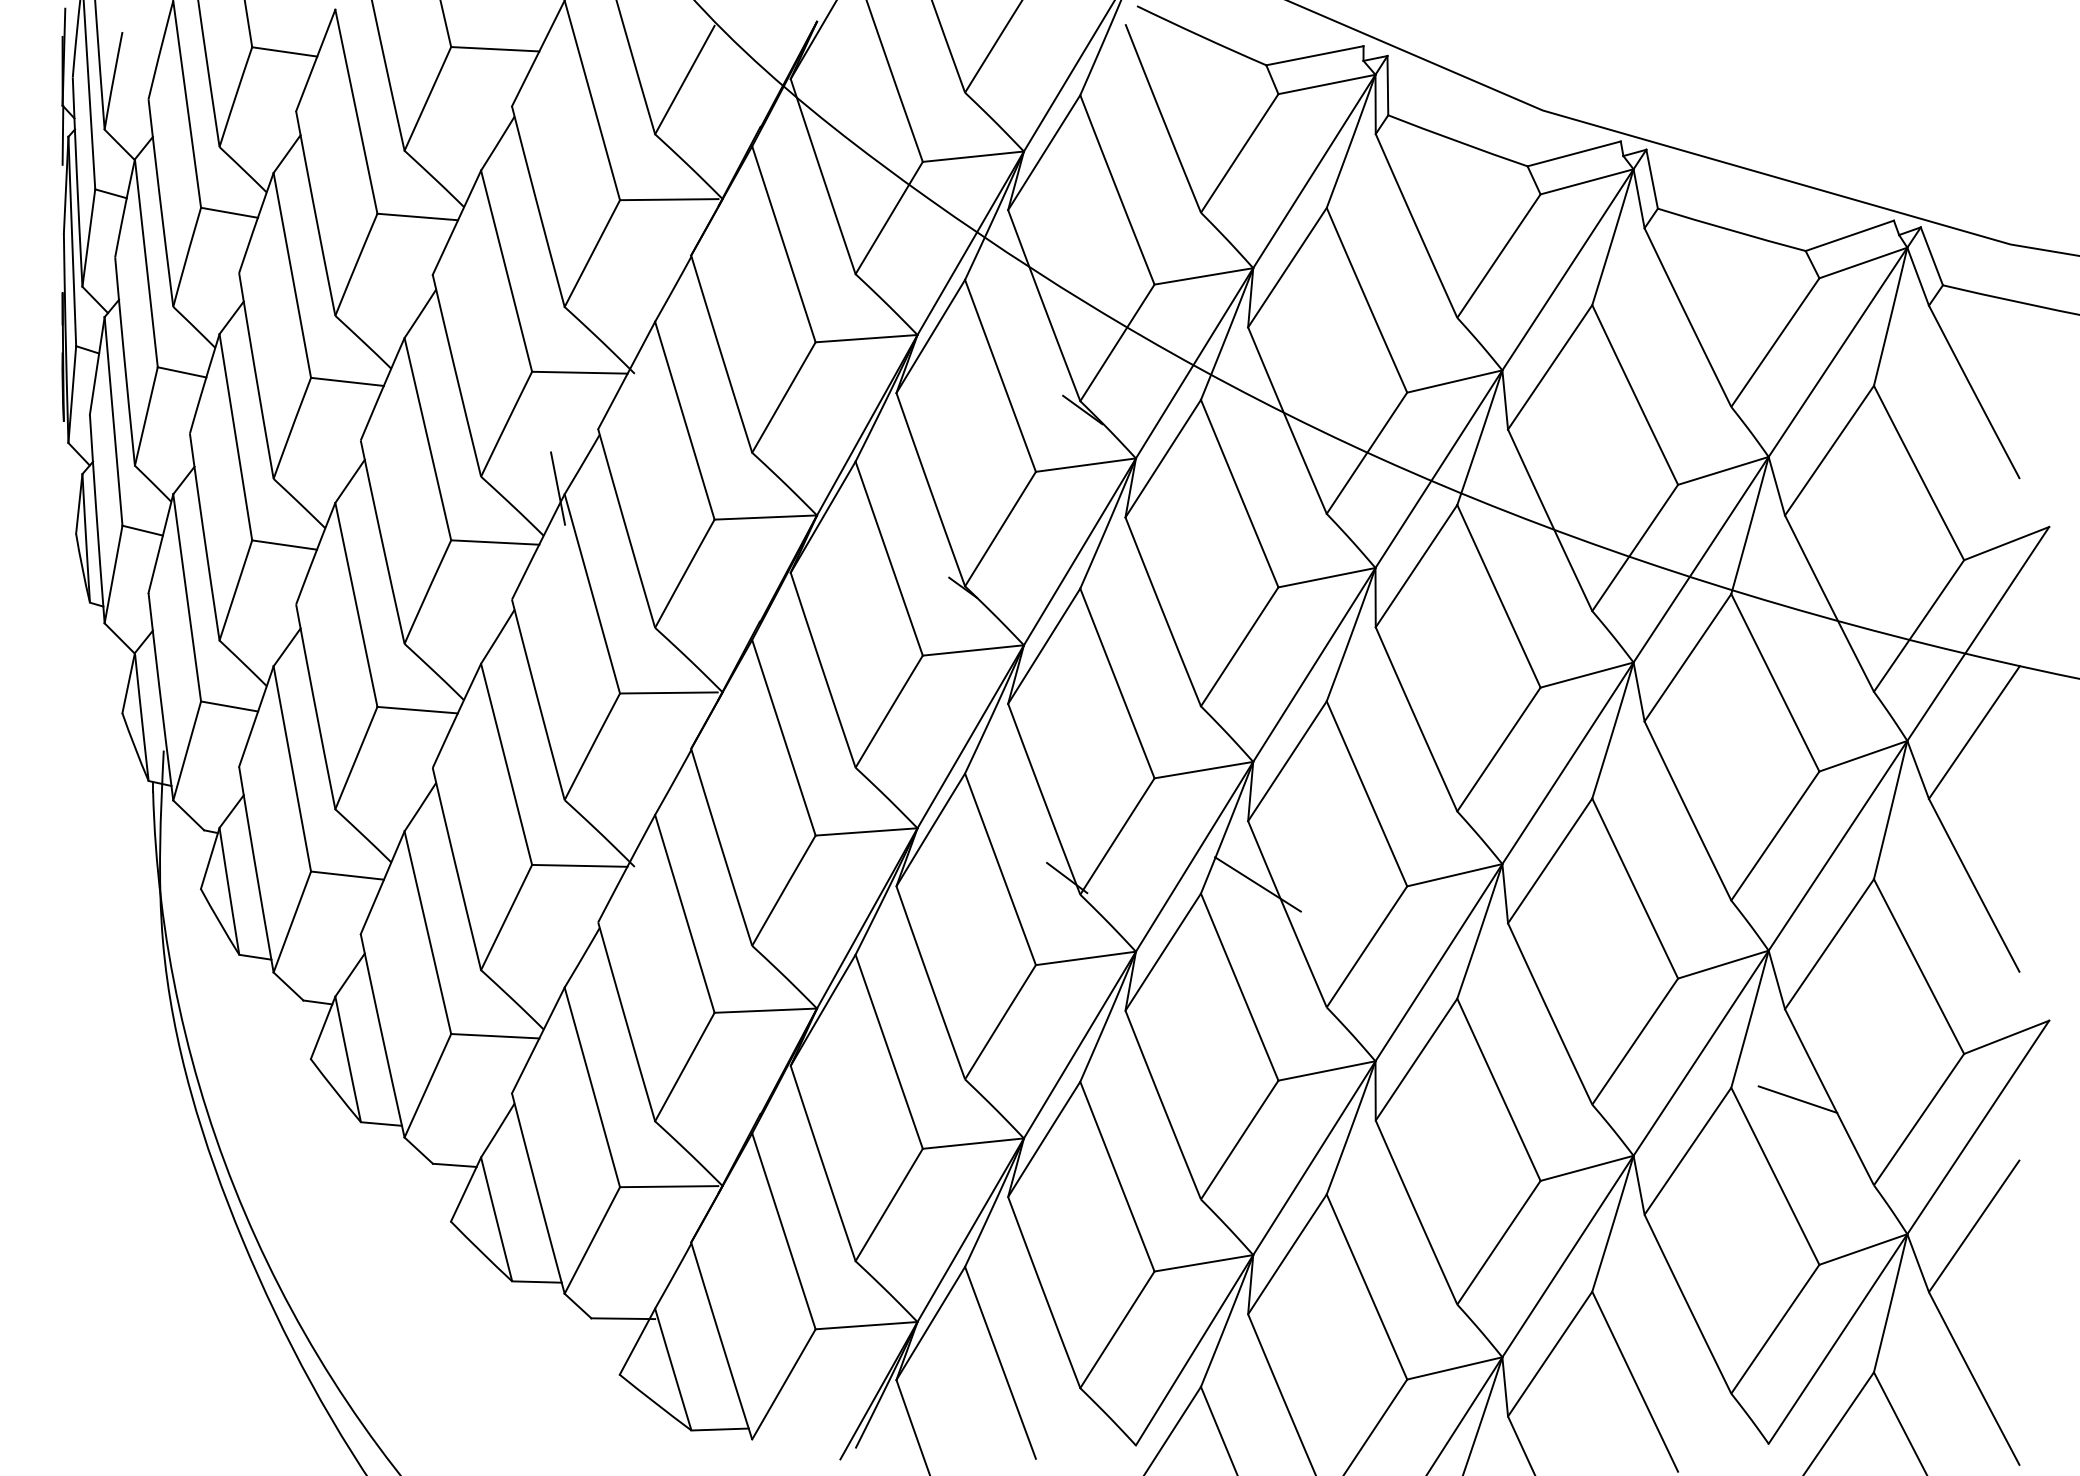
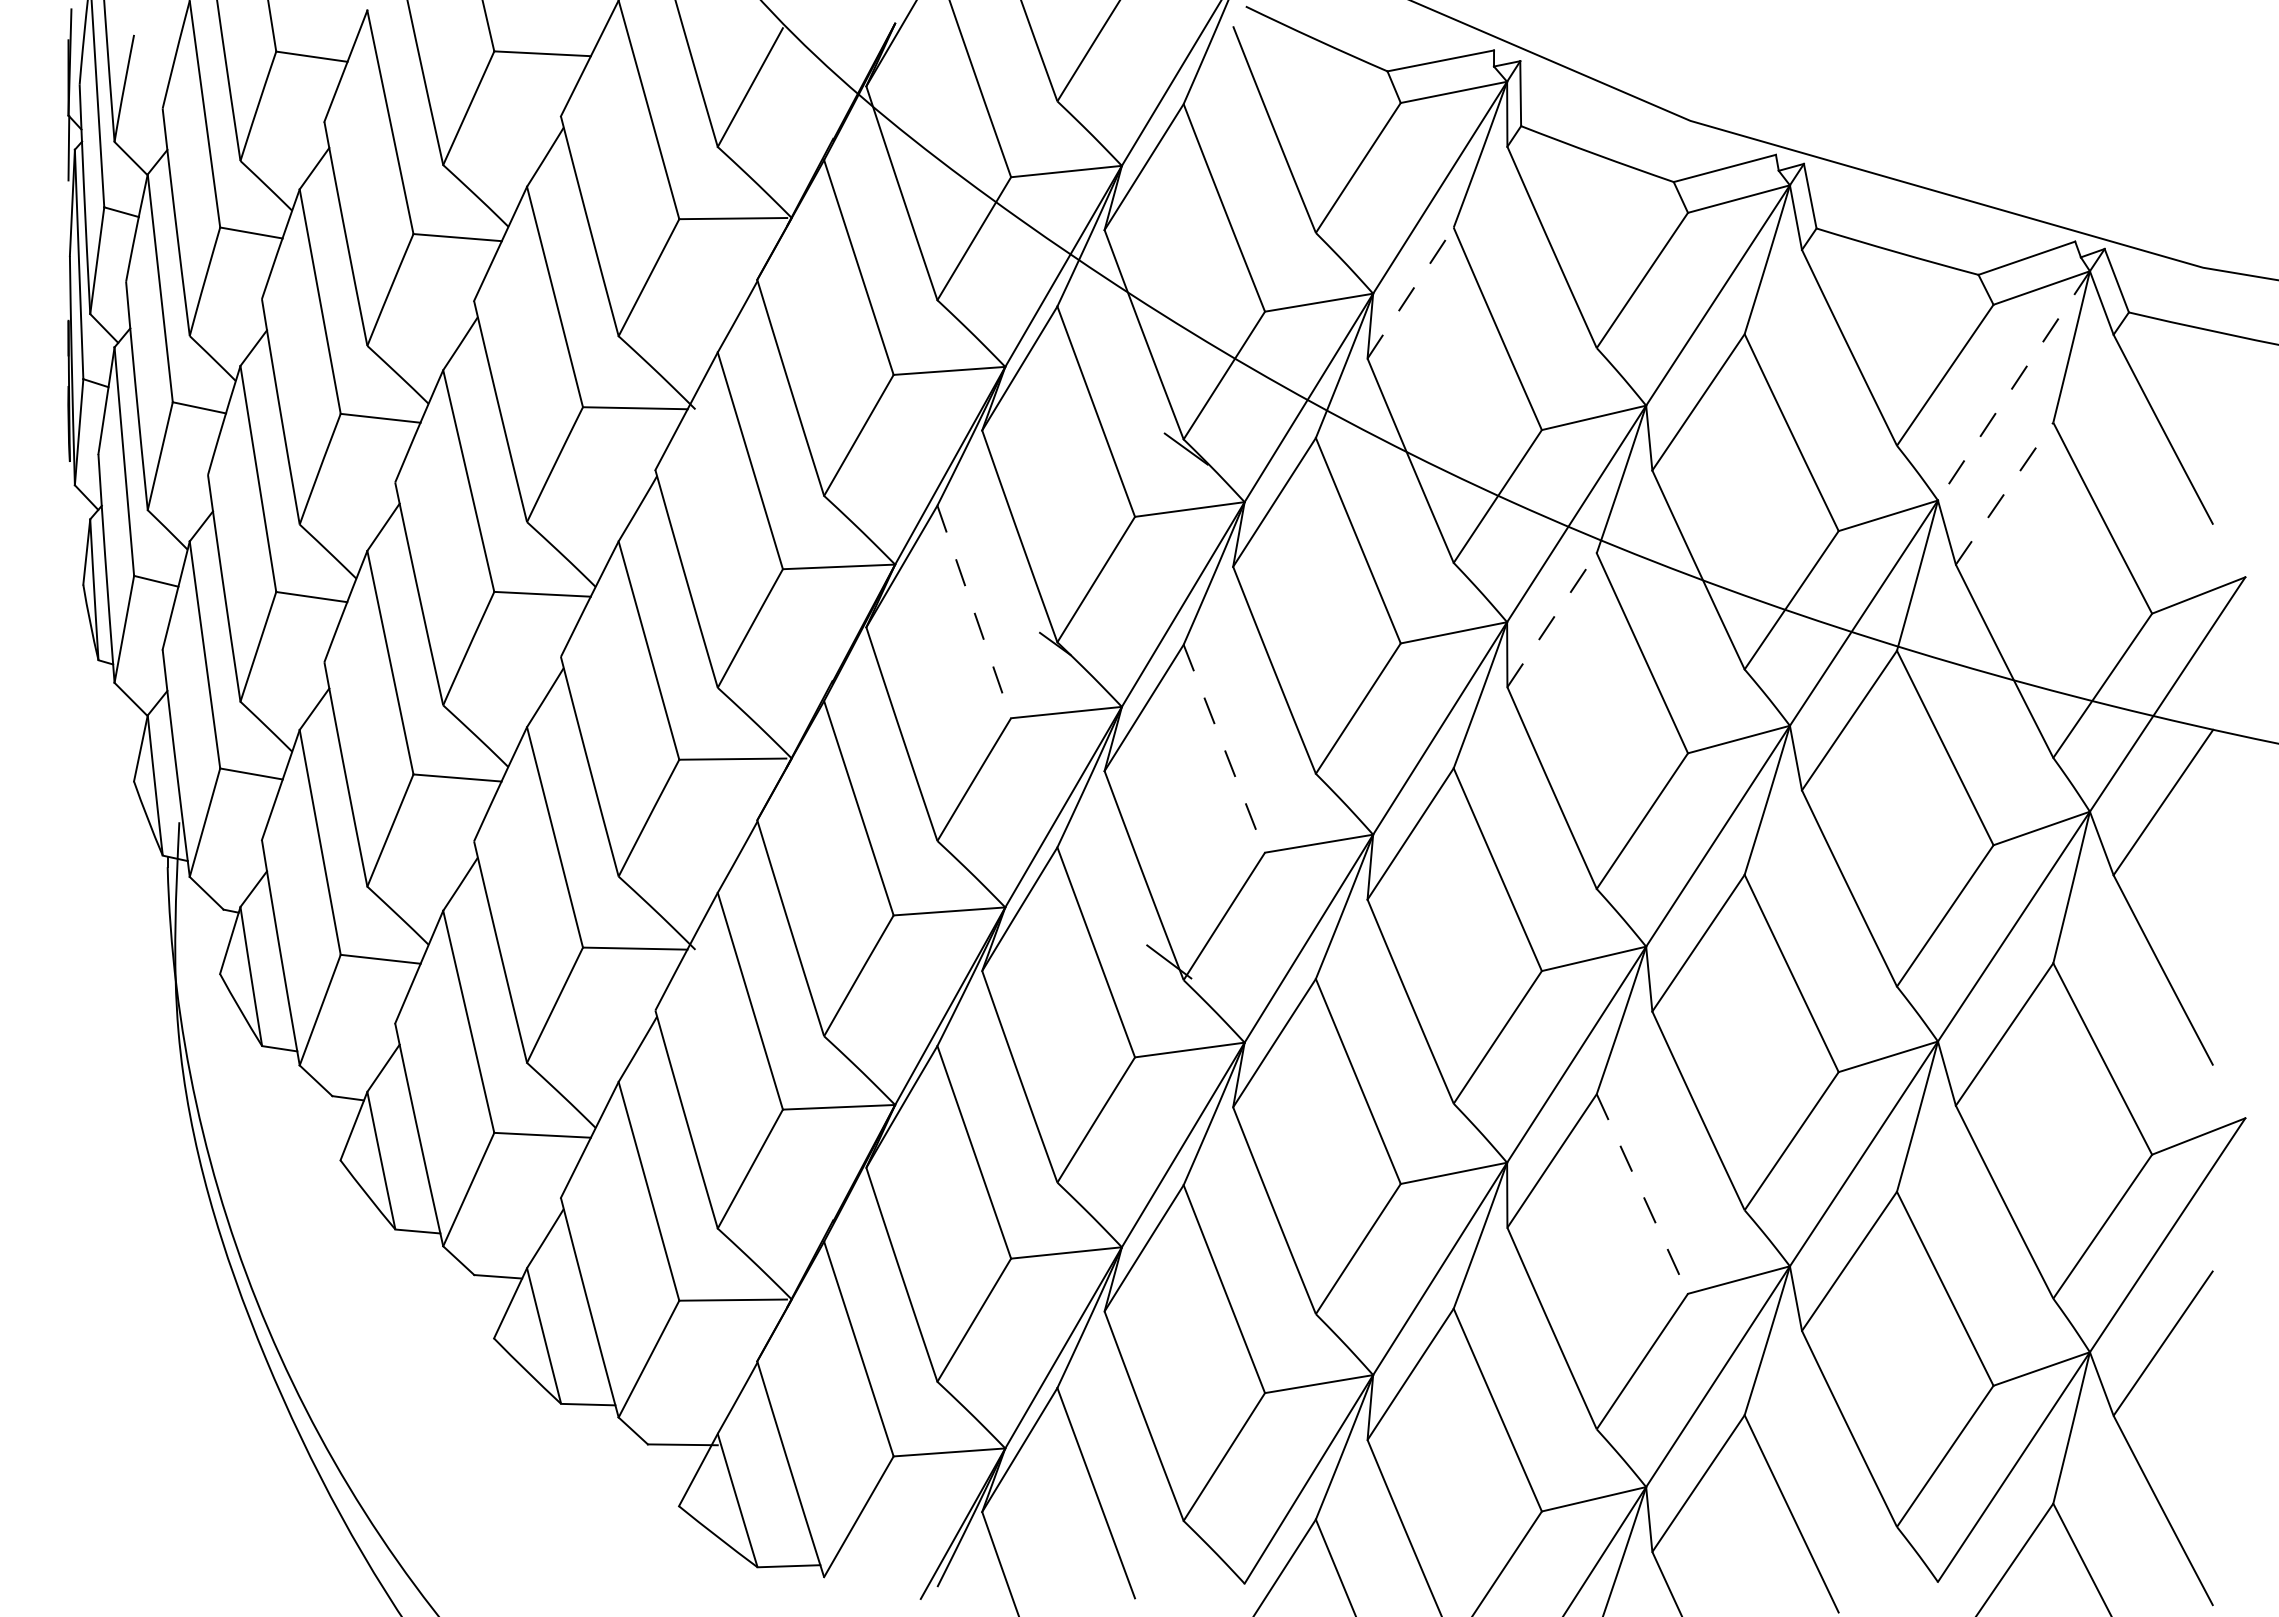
line: (1287, 267) -> (1410, 292), solid -> dashed
line: (1837, 351) -> (2013, 385), solid -> dashed
line: (1829, 450) -> (2004, 493), solid -> dashed
line: (558, 487) -> (611, 534), removed
line: (889, 559) -> (974, 612), solid -> dashed
line: (1416, 566) -> (1552, 620), solid -> dashed
line: (1117, 683) -> (1224, 748), solid -> dashed
line: (1258, 884) -> (1378, 968), removed
line: (1499, 1090) -> (1642, 1194), solid -> dashed
line: (1798, 1099) -> (1970, 1204), removed

